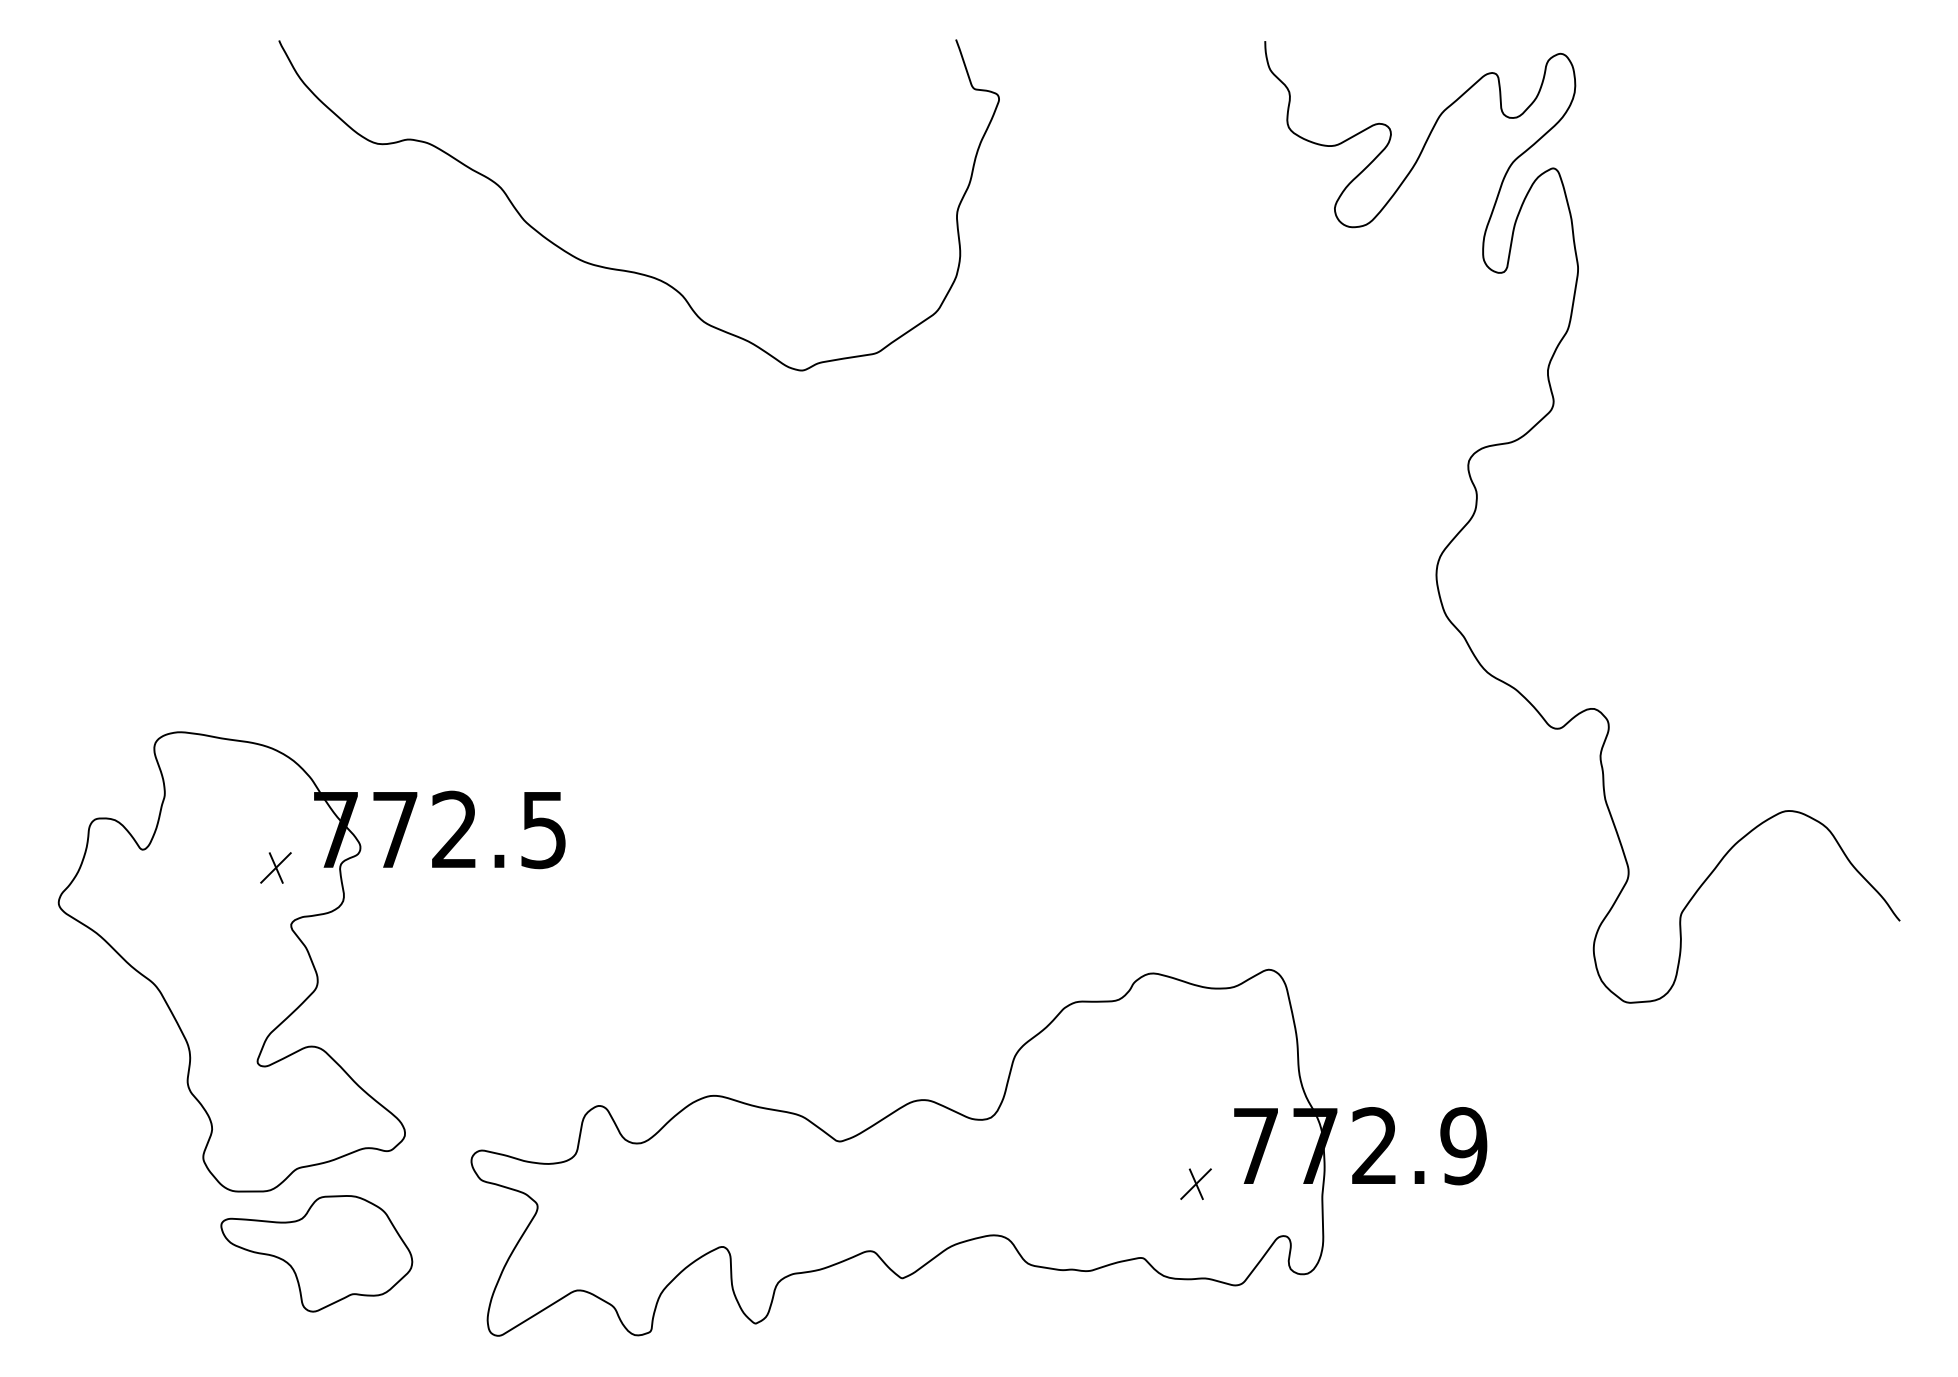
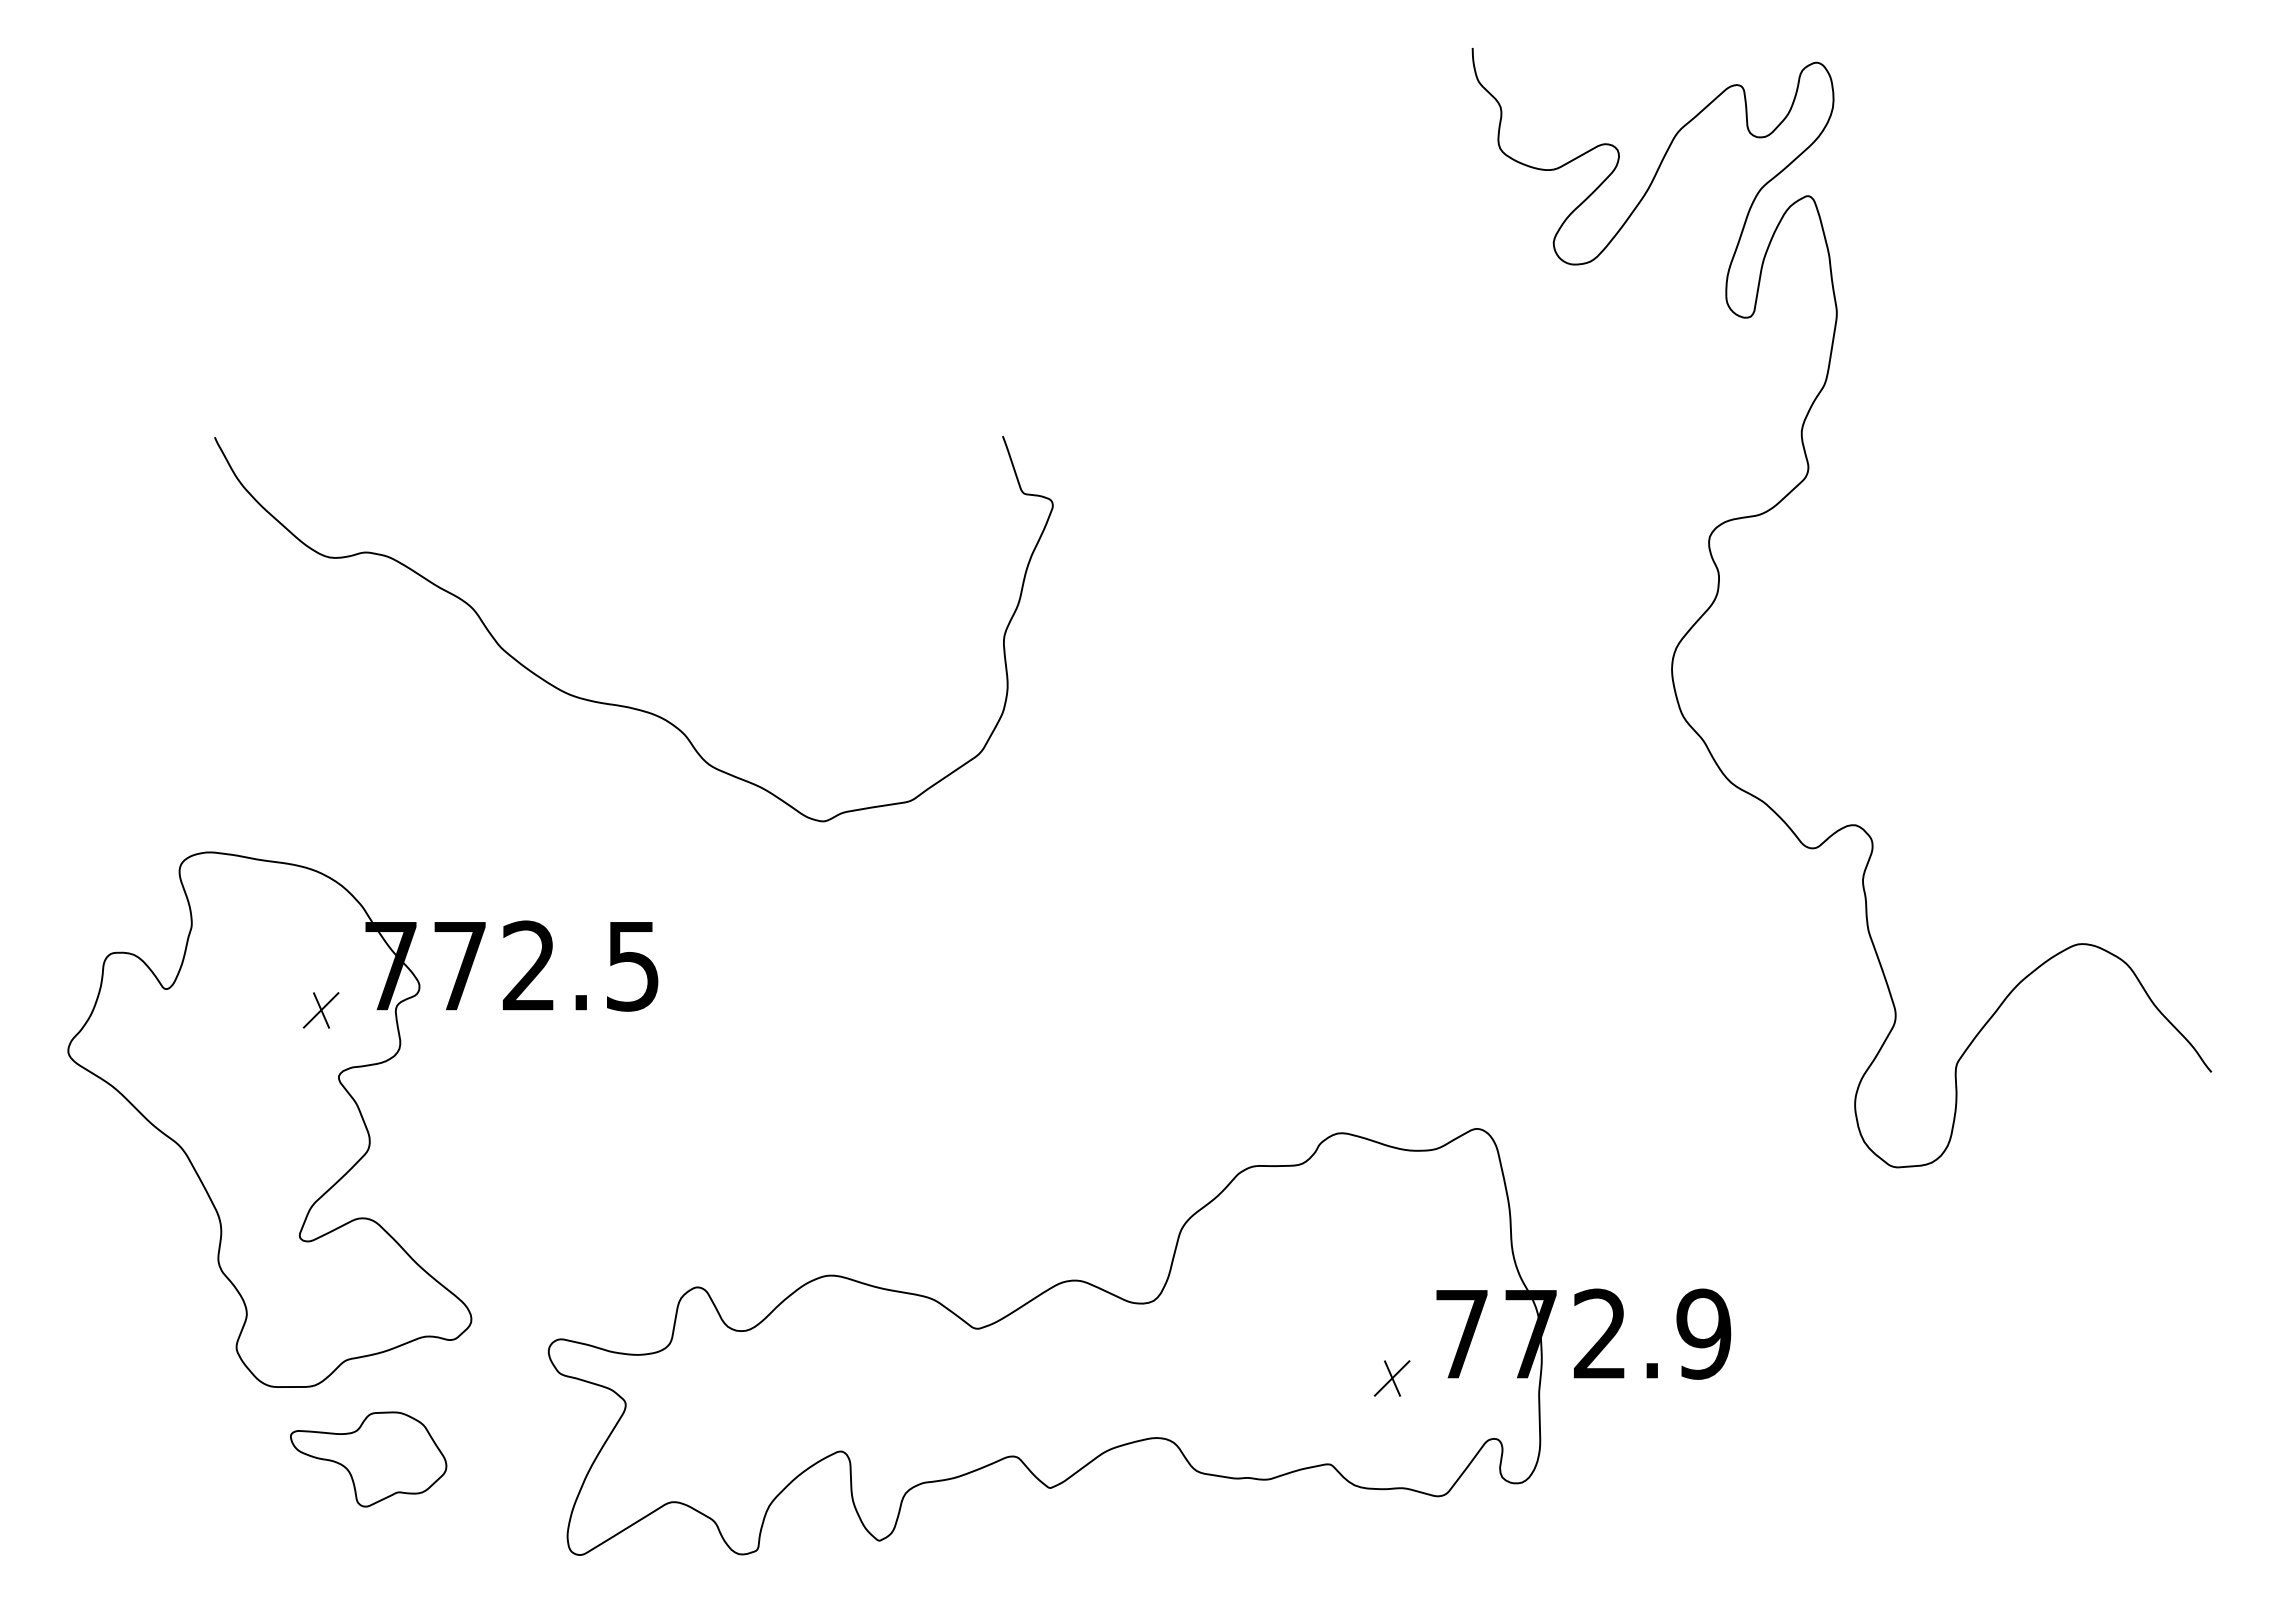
curve: (626, 270) -> (619, 704), moved
part: (316, 1253) -> (368, 1459), size x0.7

